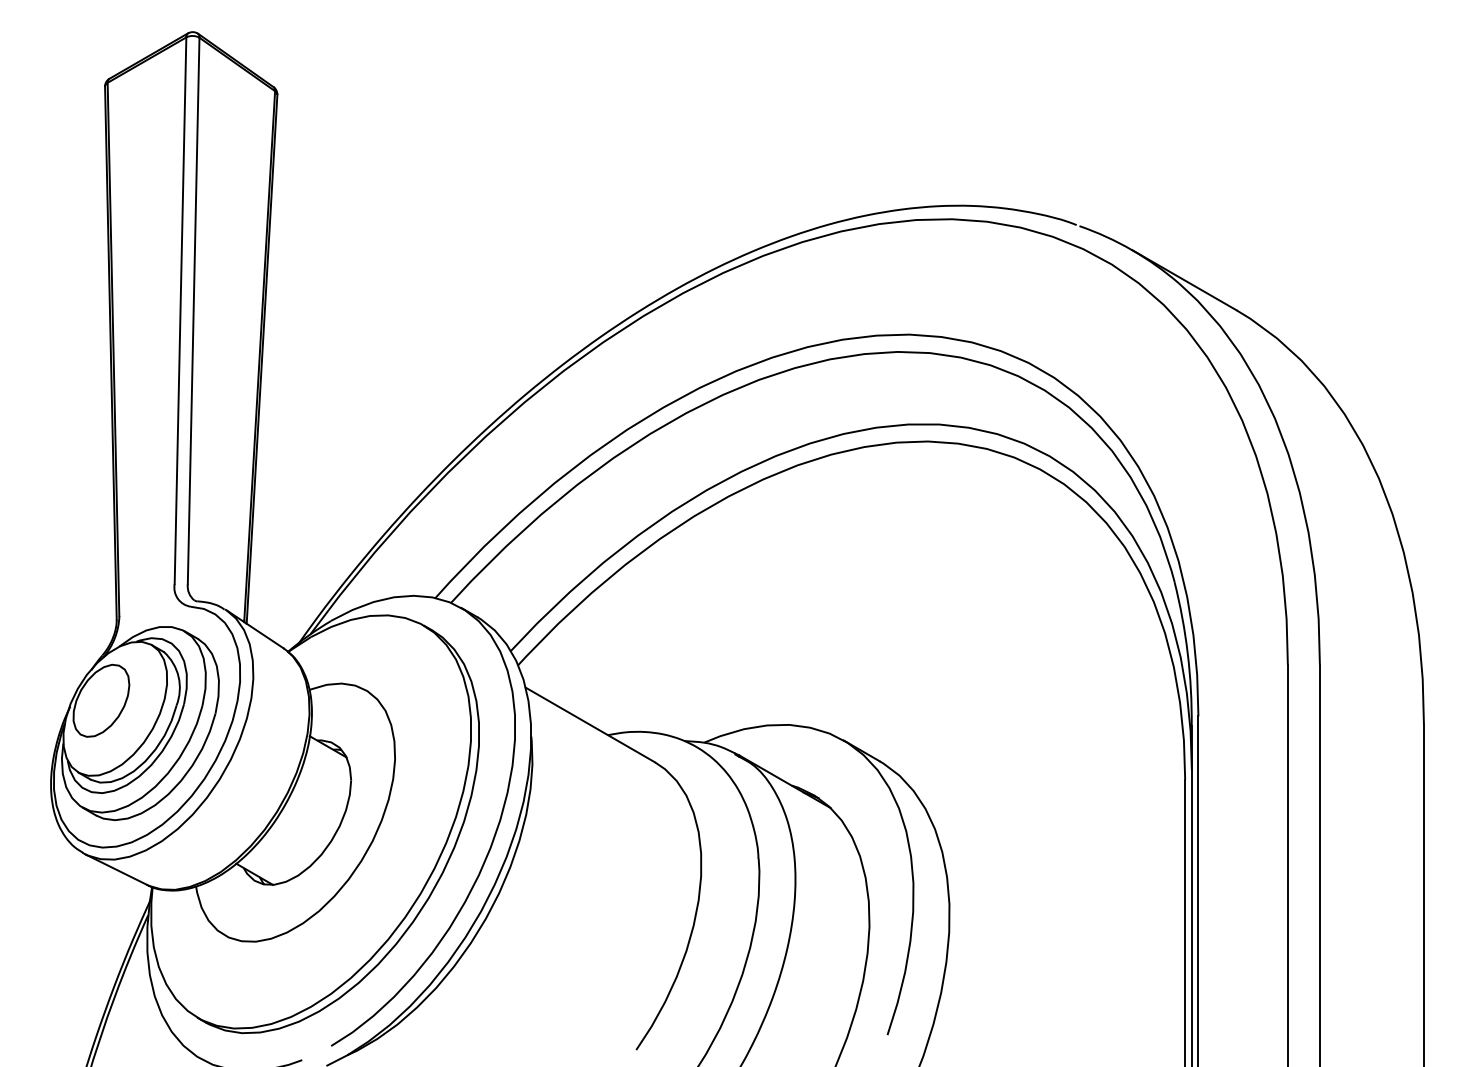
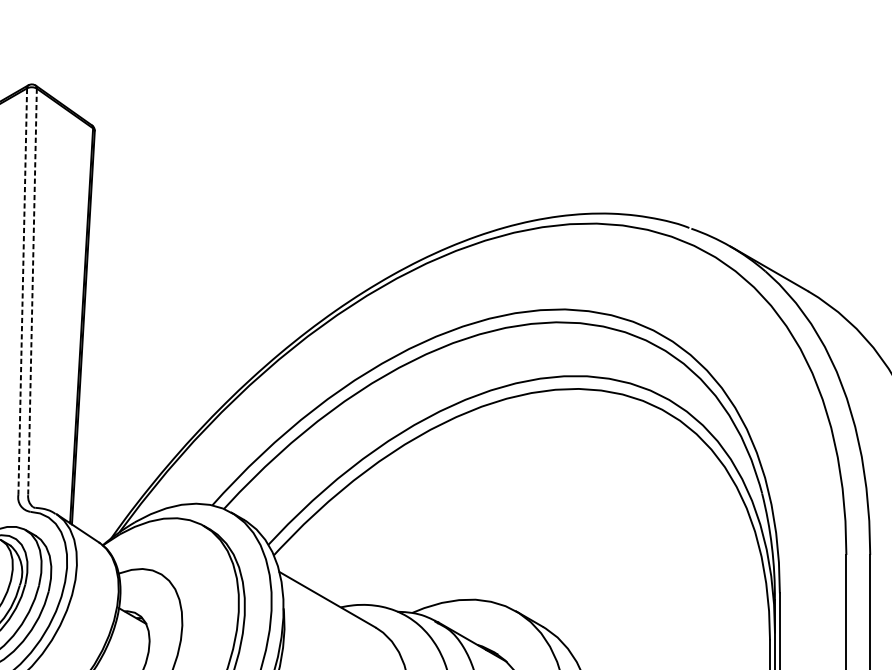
line: (180, 310) -> (22, 291), solid -> dashed
line: (193, 311) -> (32, 292), solid -> dashed

